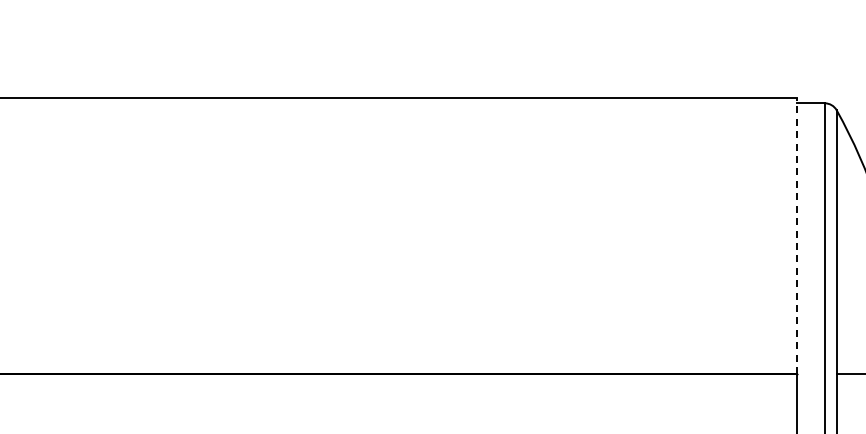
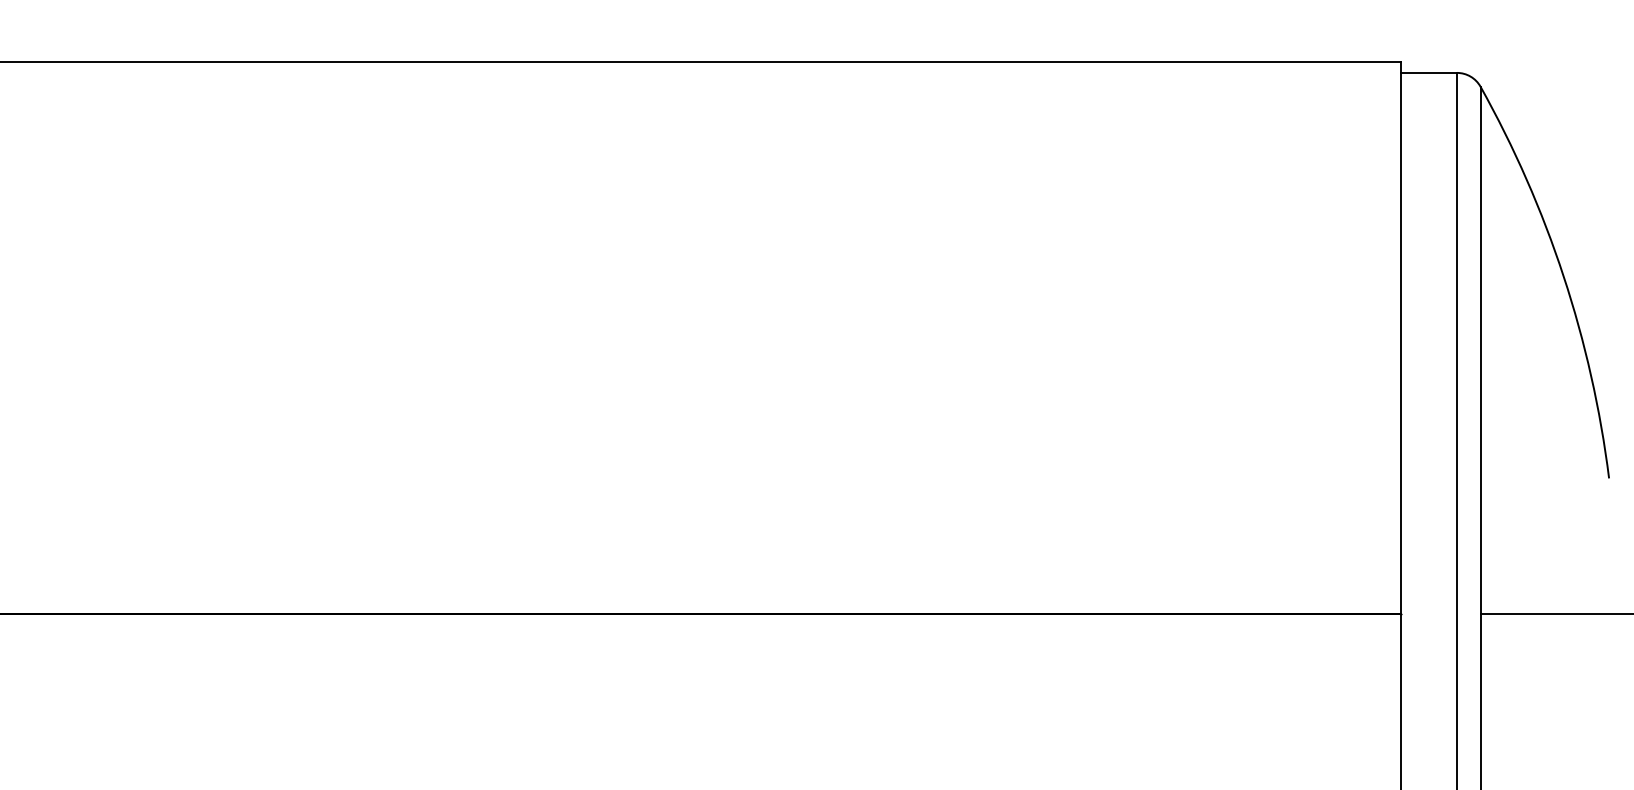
line: (796, 235) -> (1400, 336), dashed -> solid

